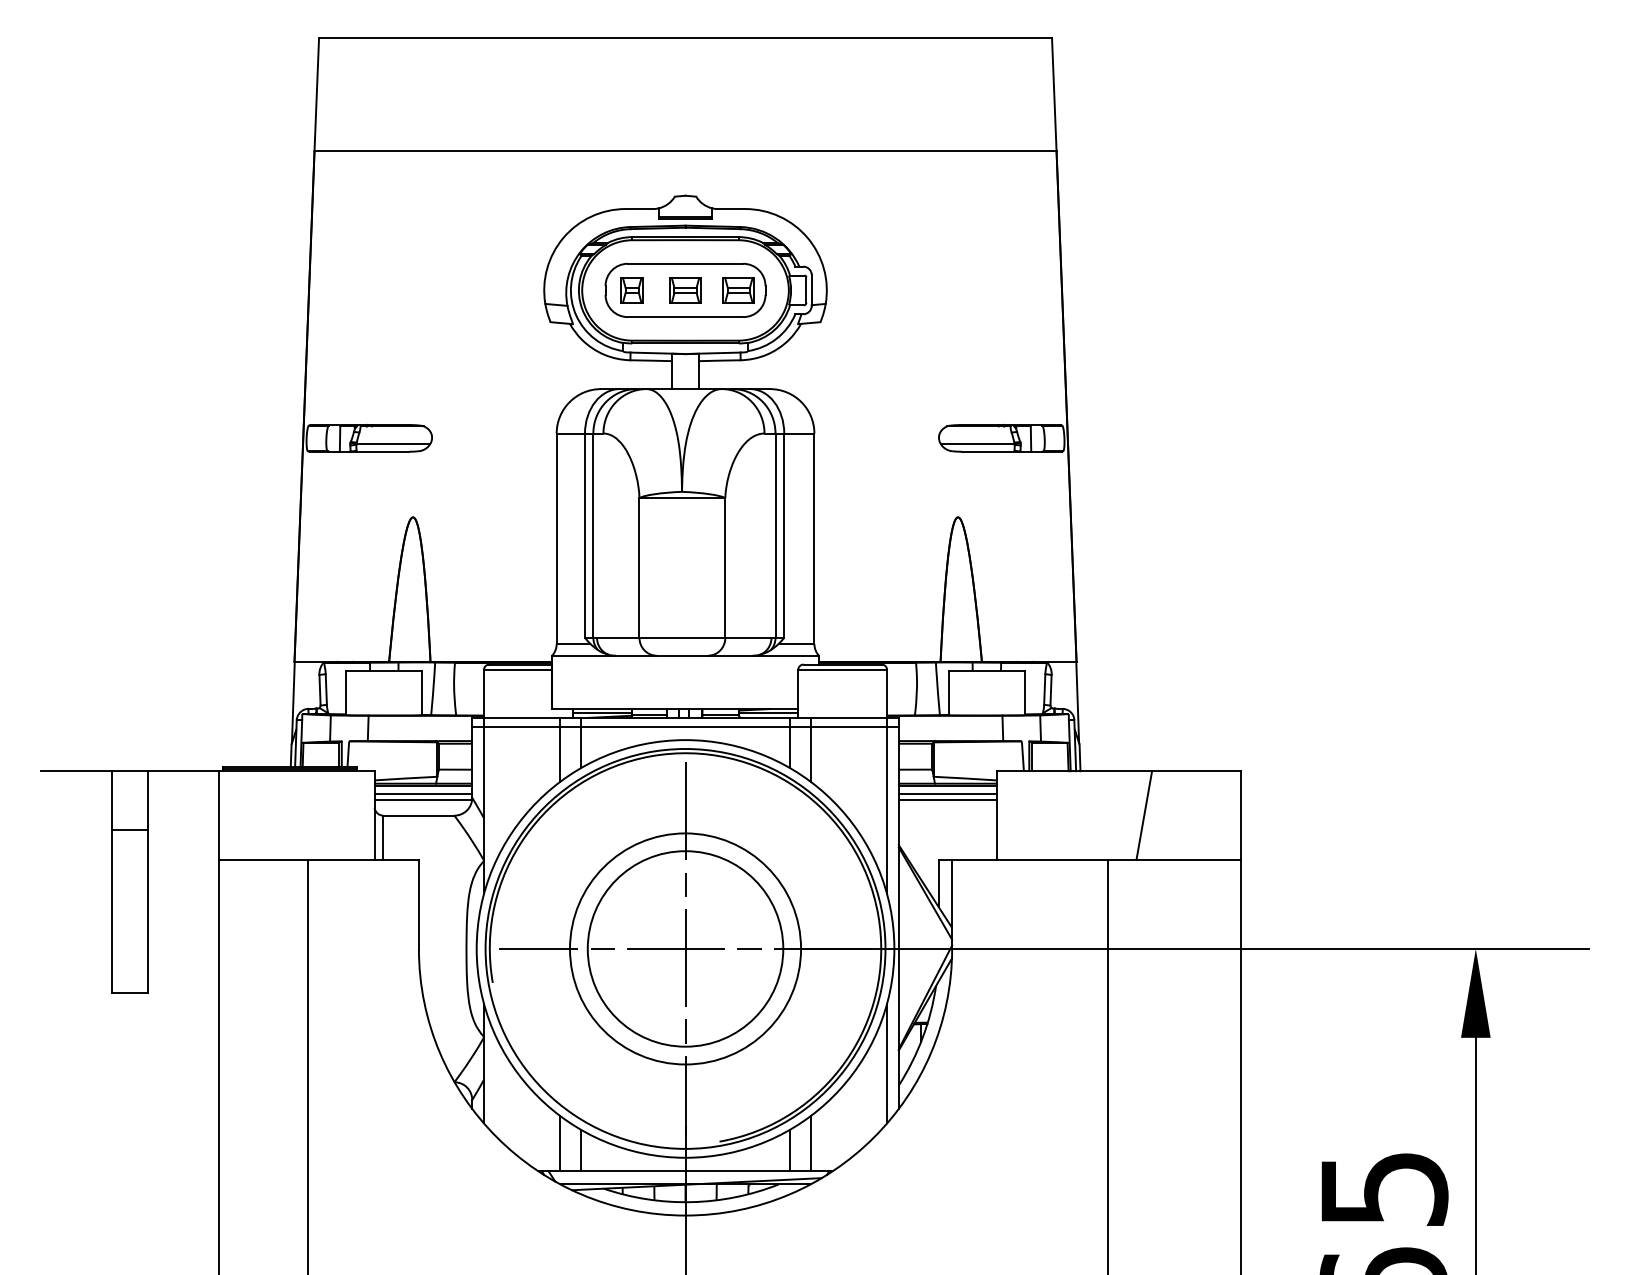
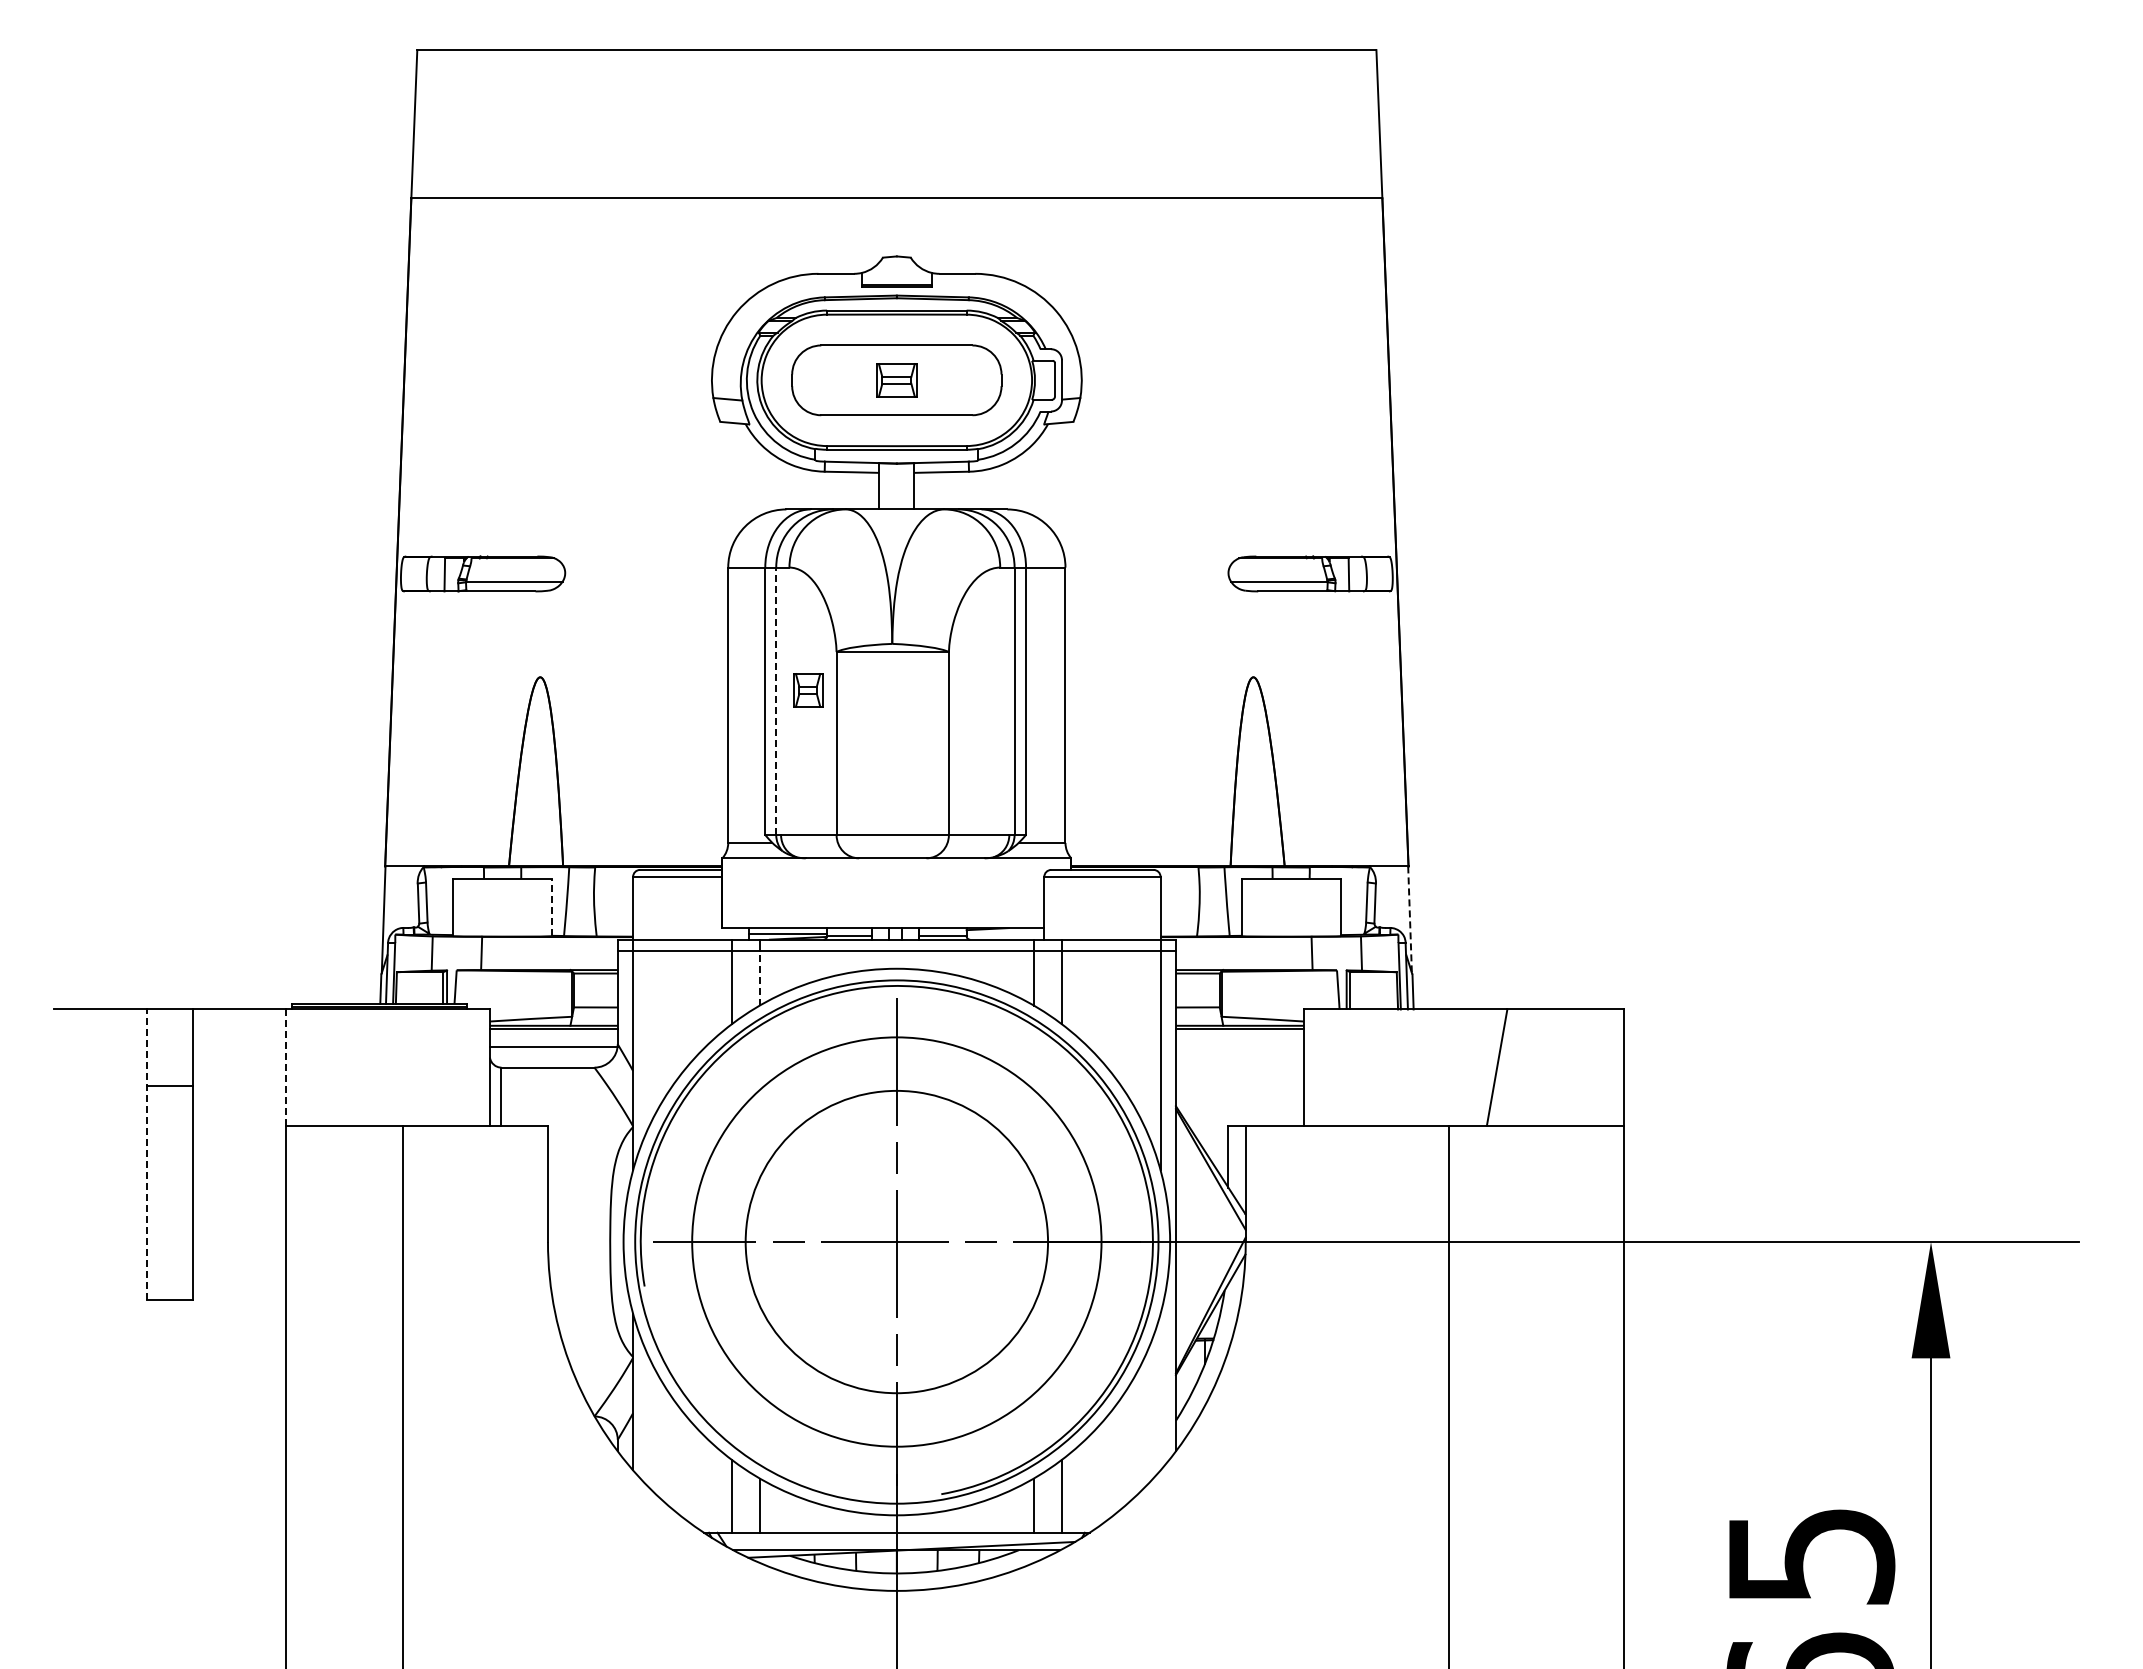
part: (632, 290) -> (808, 690), moved
part: (738, 290) -> (966, 380), removed
line: (593, 535) -> (776, 701), solid -> dashed
line: (421, 693) -> (551, 907), solid -> dashed
line: (1078, 703) -> (1410, 920), solid -> dashed
line: (768, 713) -> (1005, 933), removed
line: (580, 746) -> (759, 977), solid -> dashed
line: (423, 794) -> (553, 1039), removed
line: (947, 794) -> (1239, 1039), removed
line: (947, 799) -> (1239, 1046), removed
line: (219, 816) -> (286, 1068), solid -> dashed
line: (112, 882) -> (146, 1154), solid -> dashed
circle: (685, 948) -> (896, 1241), size x1.6
line: (887, 1063) -> (1160, 1391), removed

